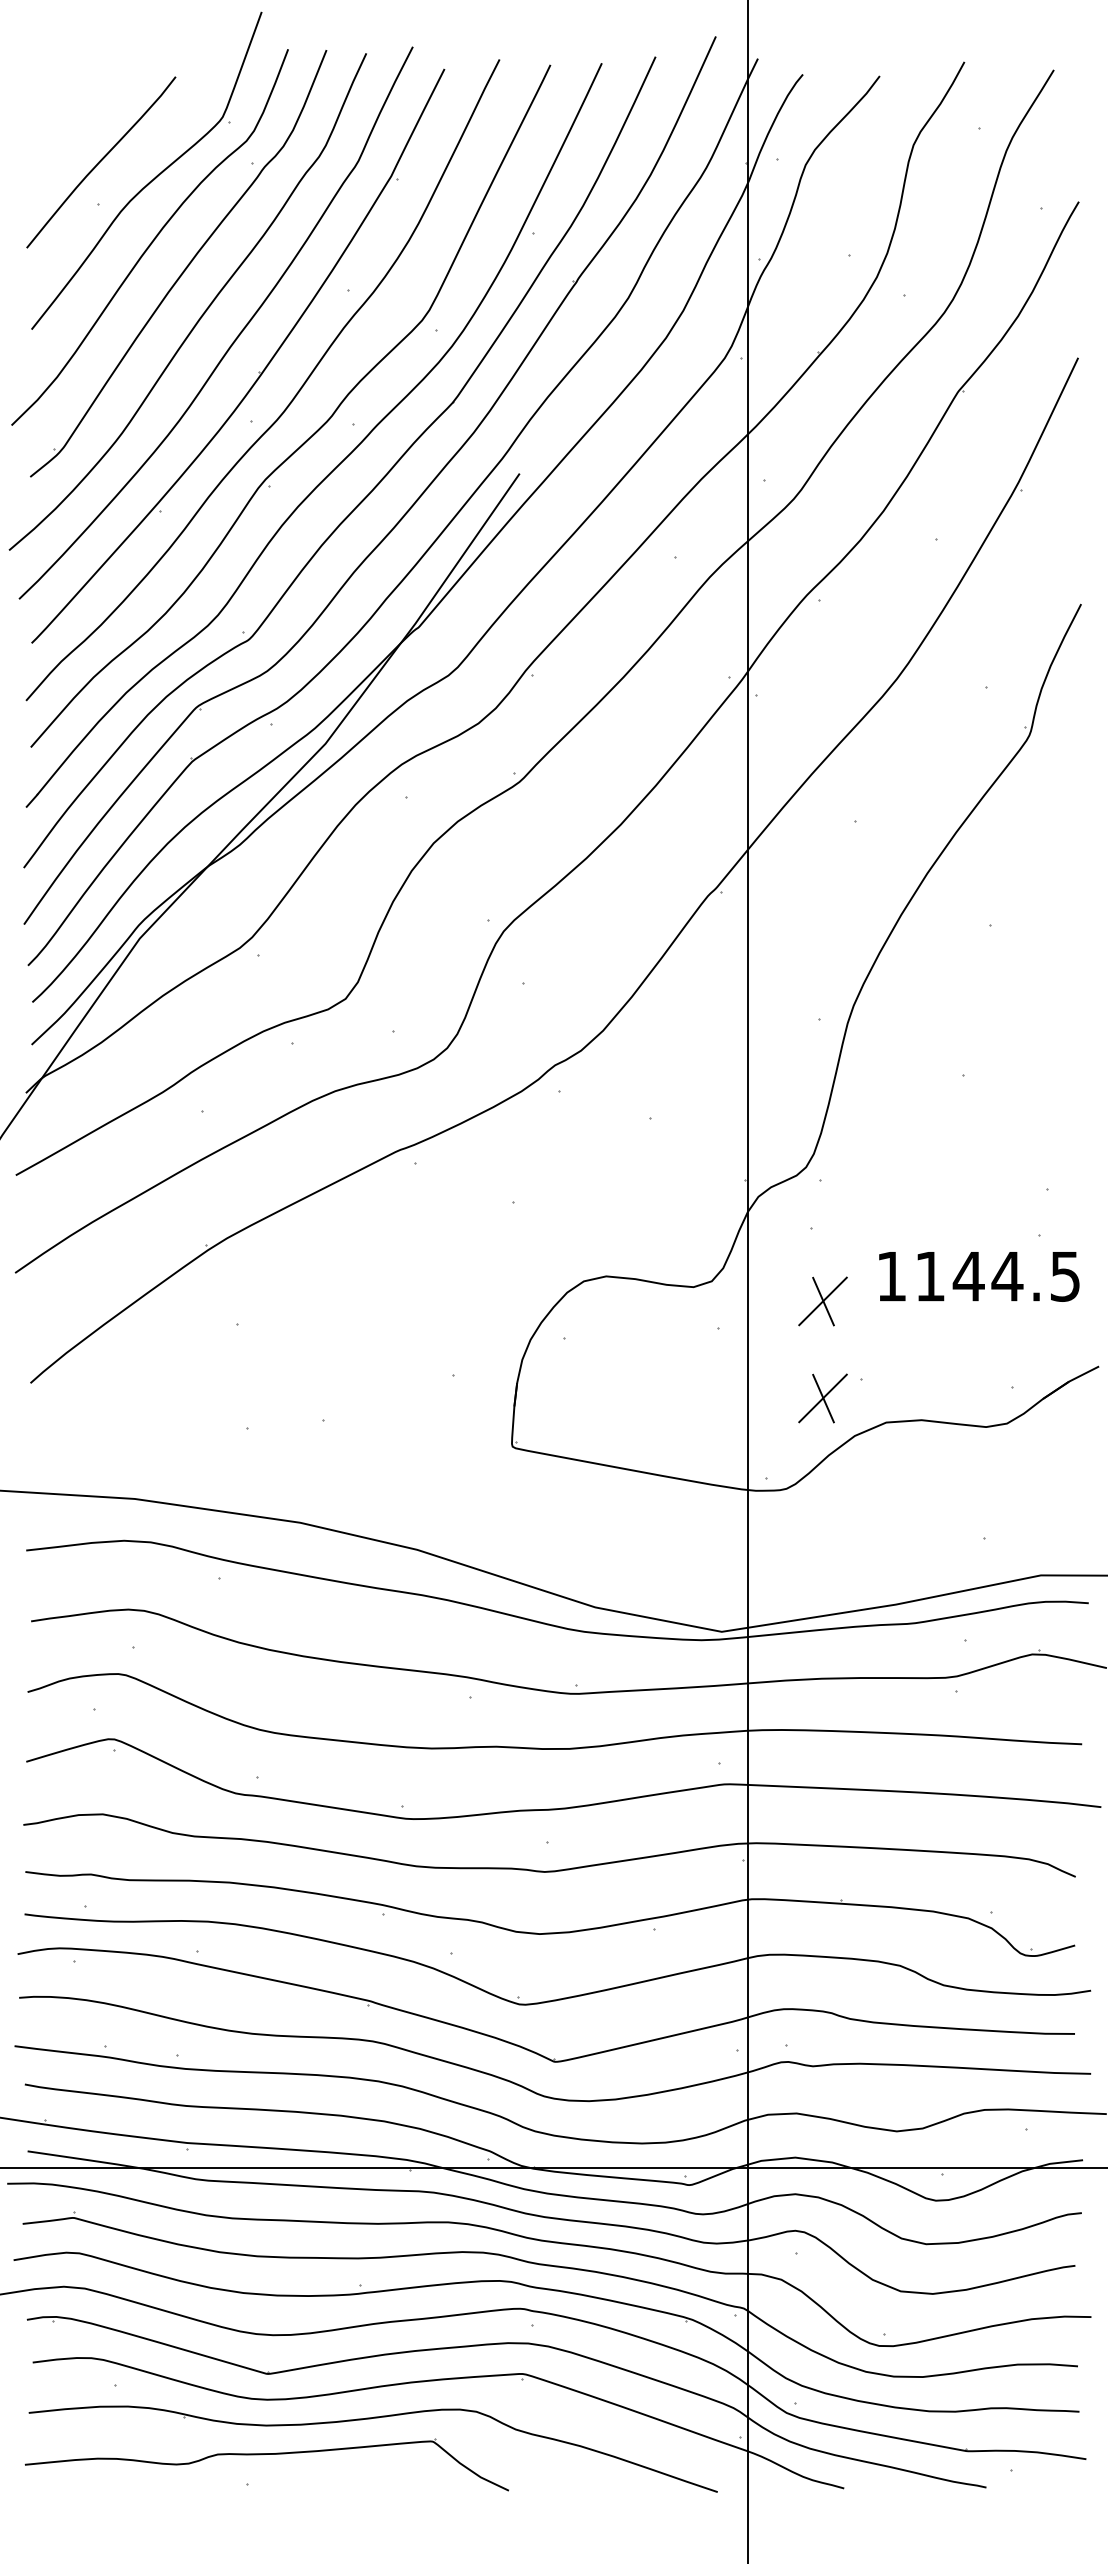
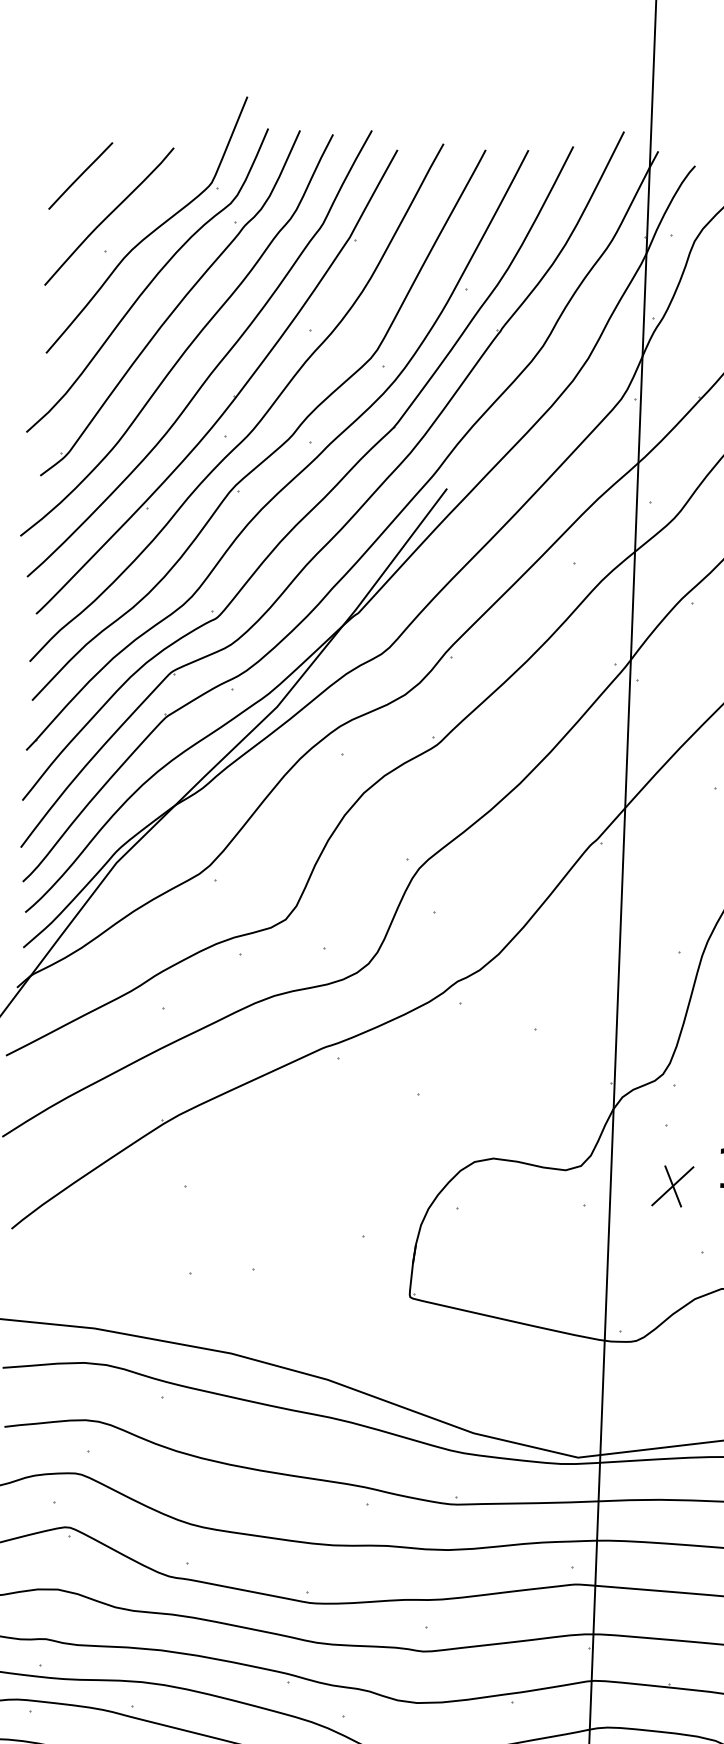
line: (64, 114) -> (80, 175), added
part: (822, 1398) -> (669, 1266), removed

